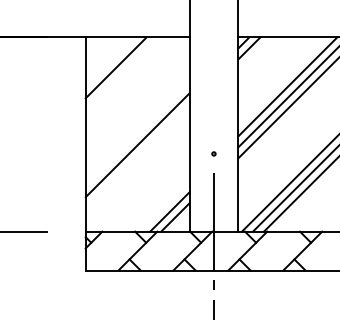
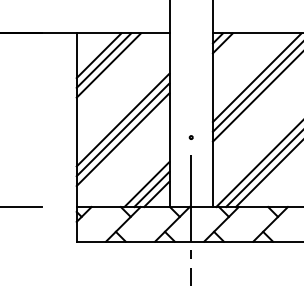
line: (110, 62) -> (98, 55), added
line: (121, 73) -> (108, 65), added
line: (137, 134) -> (122, 120), added
line: (137, 156) -> (122, 139), added
line: (164, 206) -> (147, 184), added

